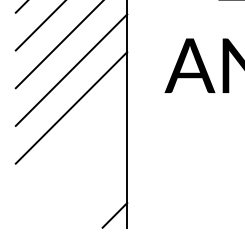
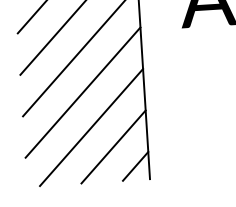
line: (71, 145) -> (83, 92), added
line: (77, 177) -> (91, 127), added
line: (95, 196) -> (112, 146), added

